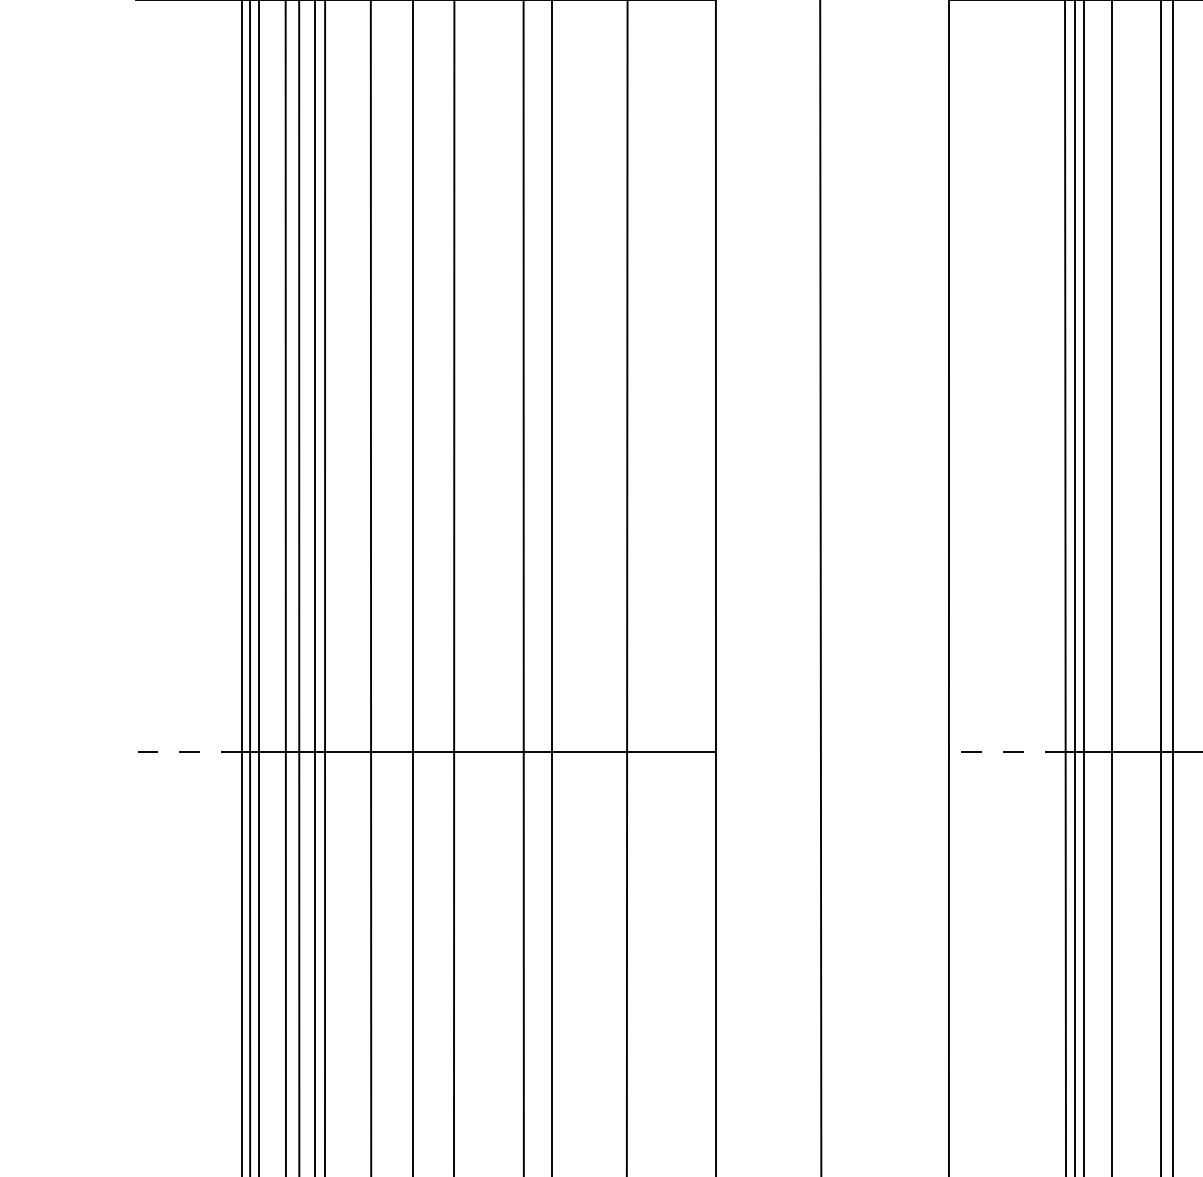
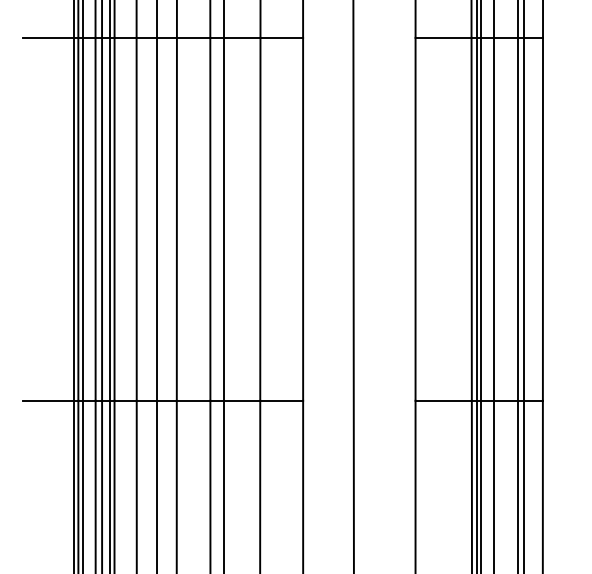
line: (188, 751) -> (48, 400), dashed -> solid
line: (1006, 751) -> (443, 400), dashed -> solid

